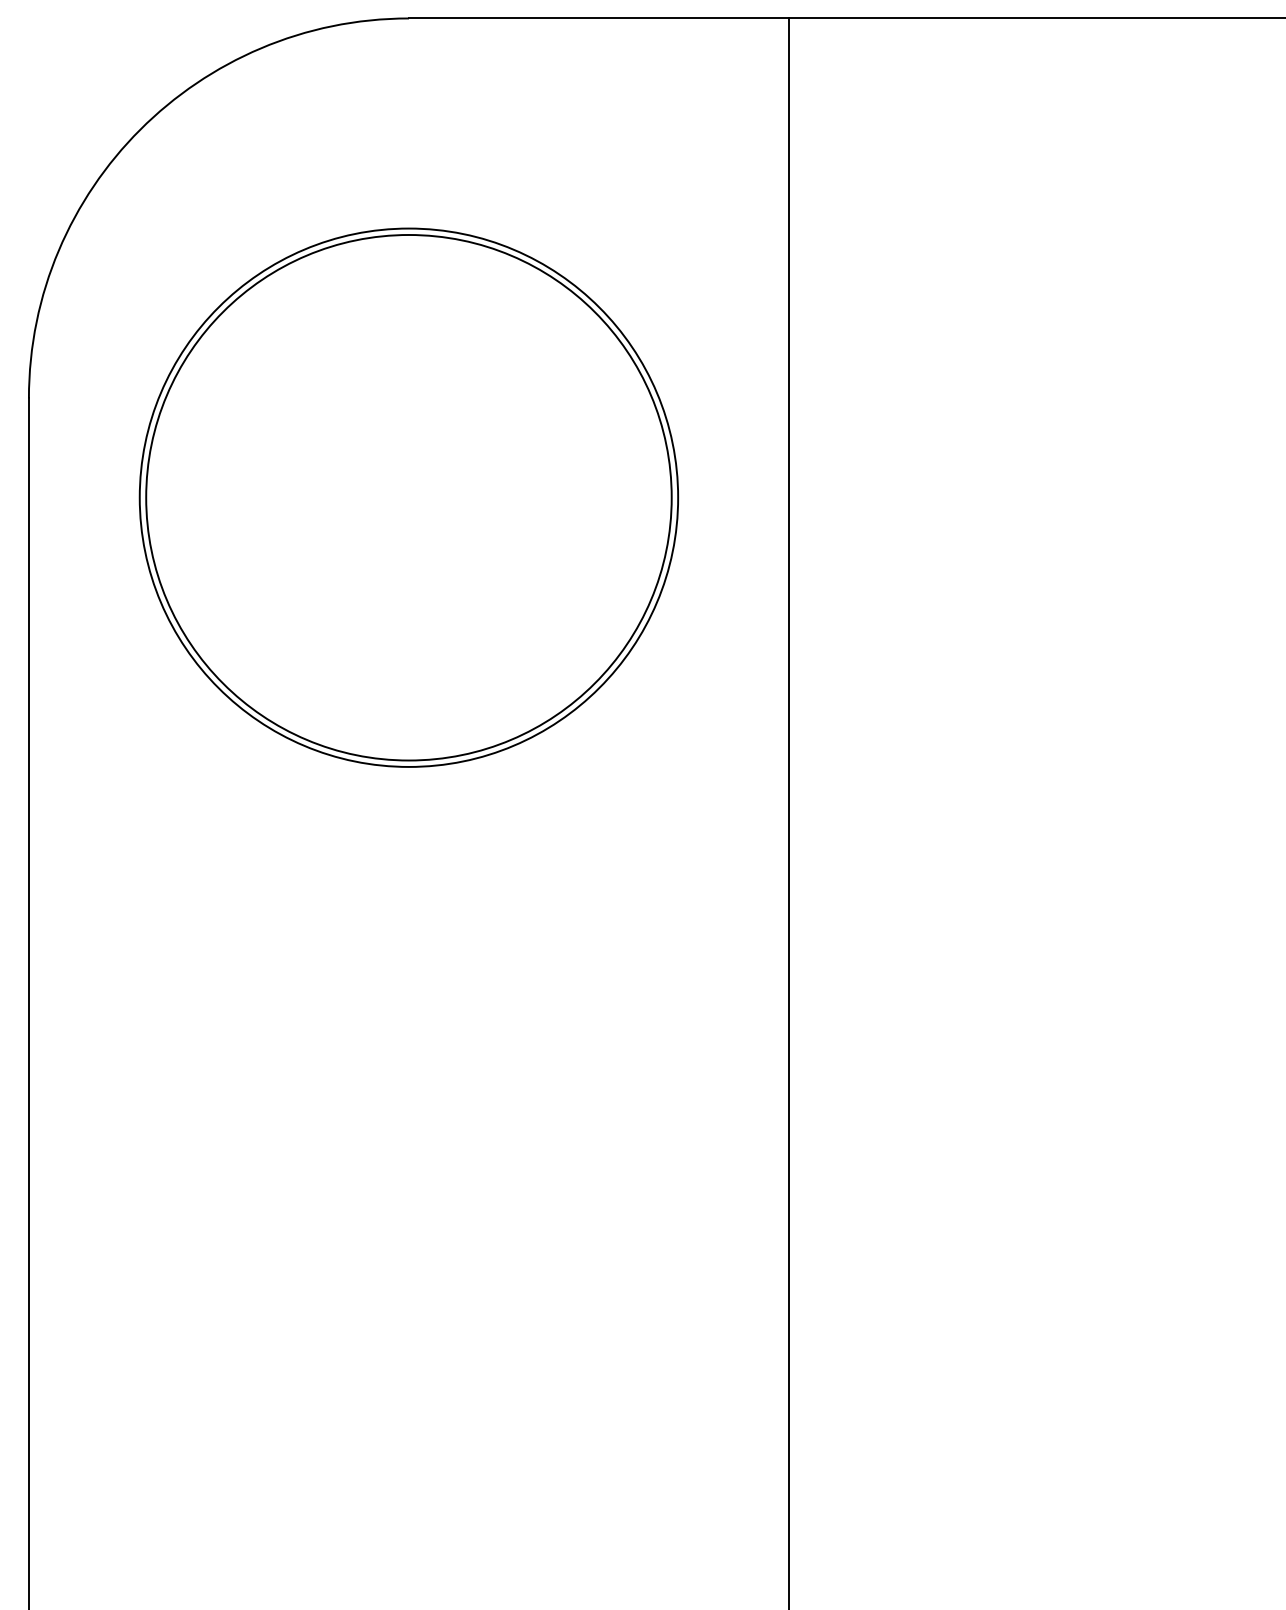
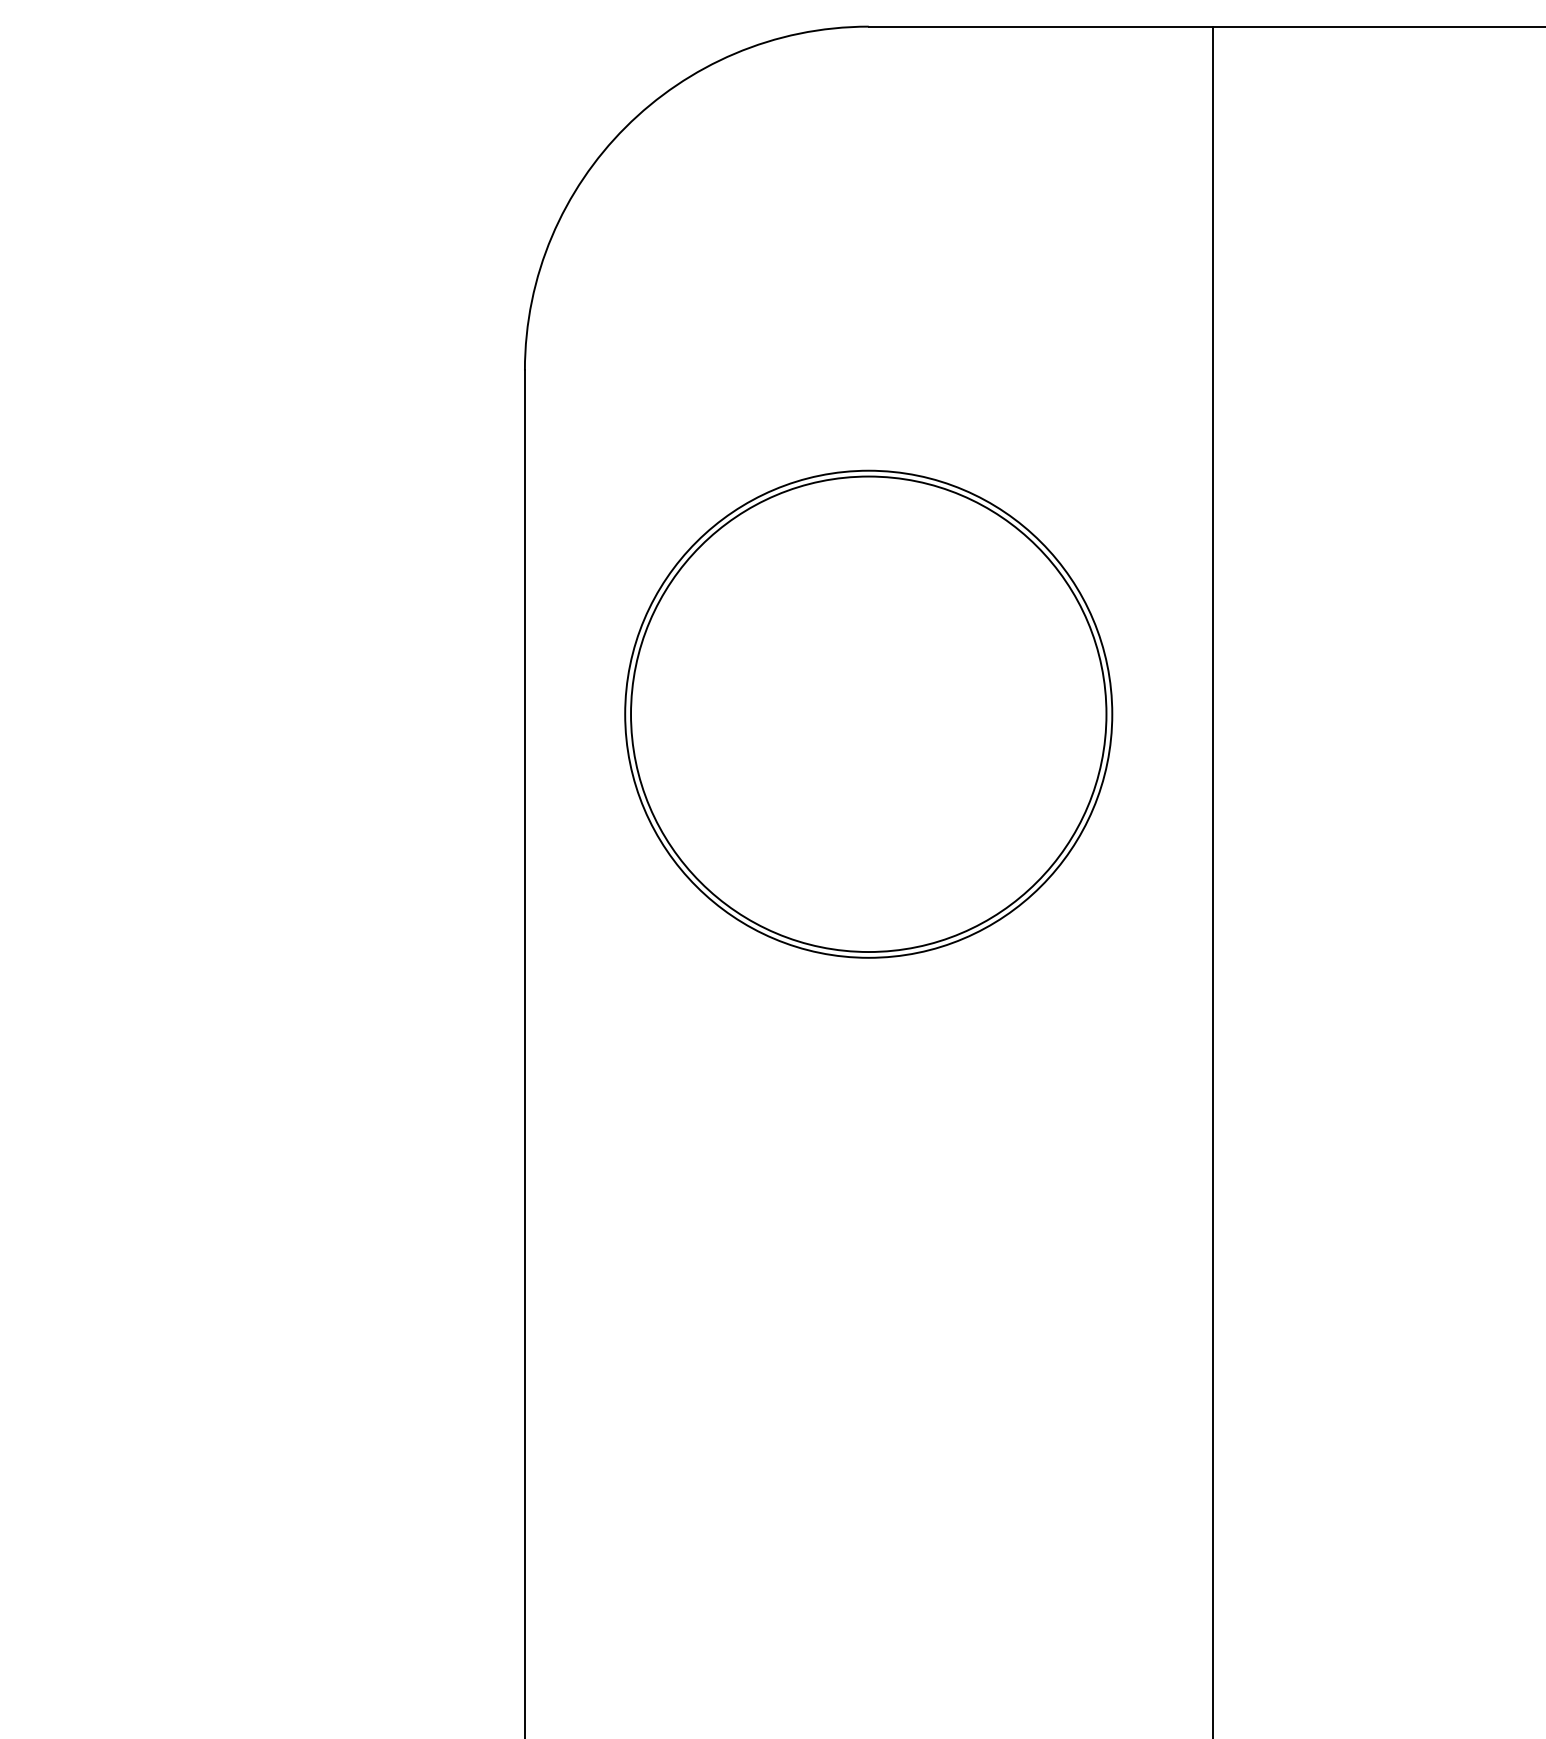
part: (408, 496) -> (868, 713), moved

